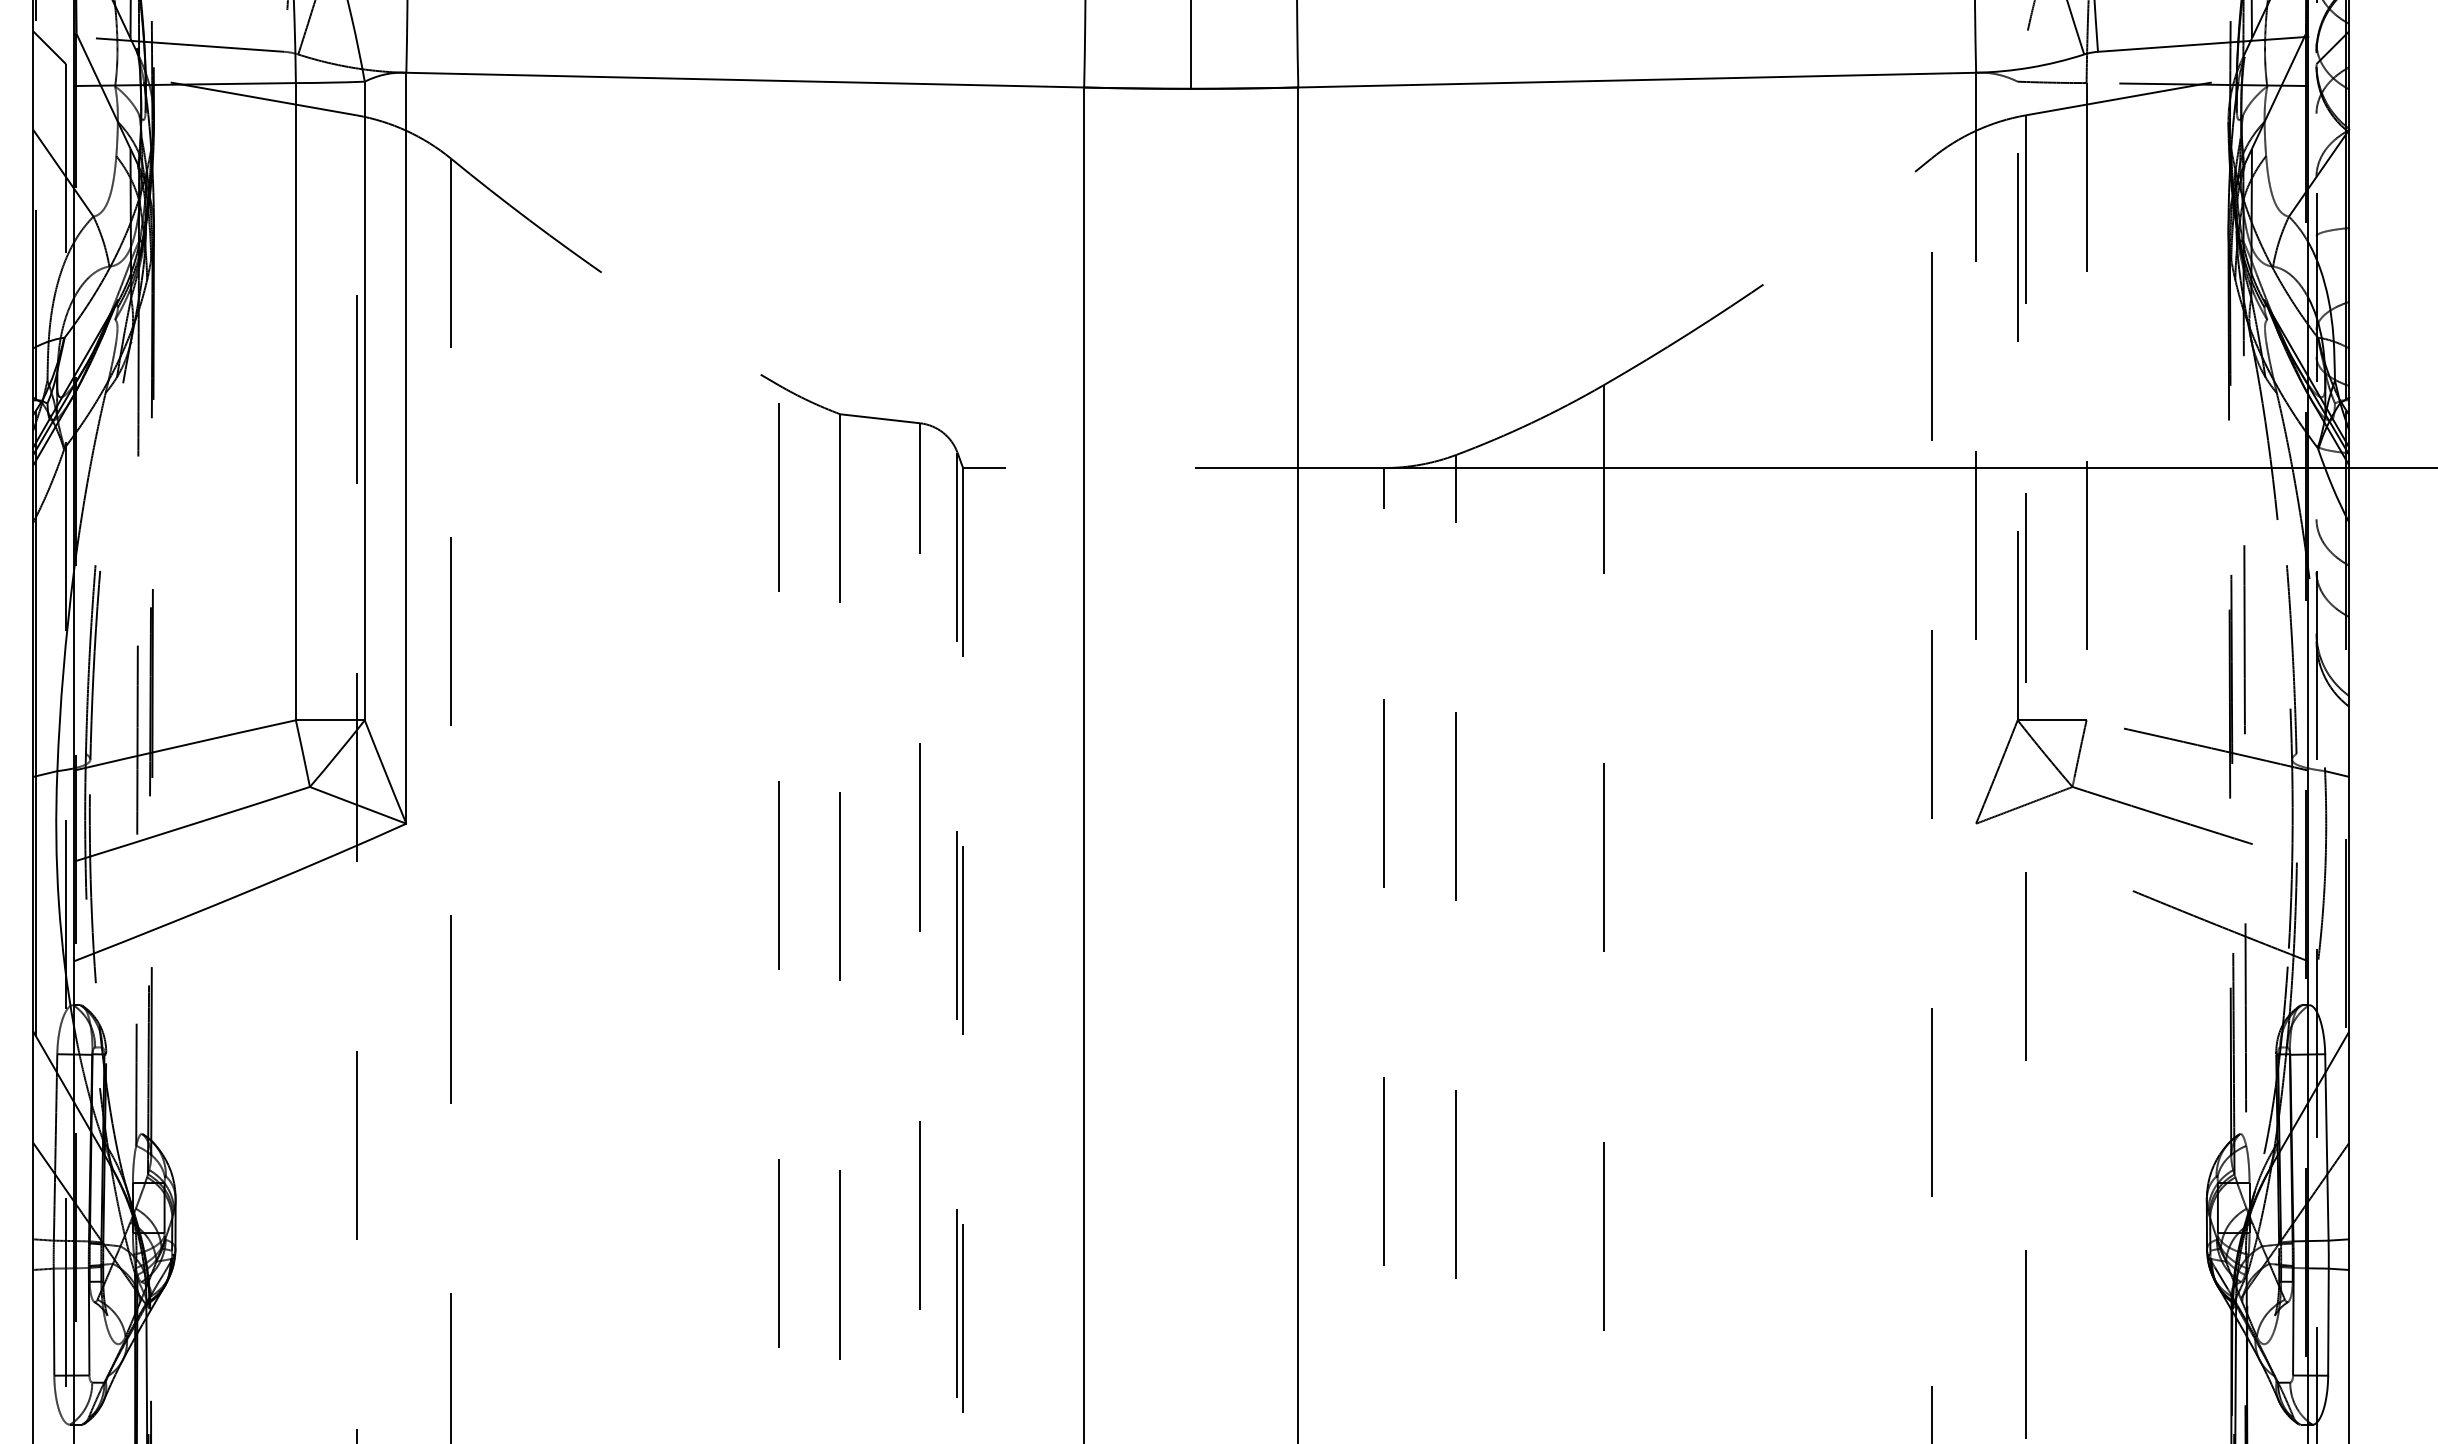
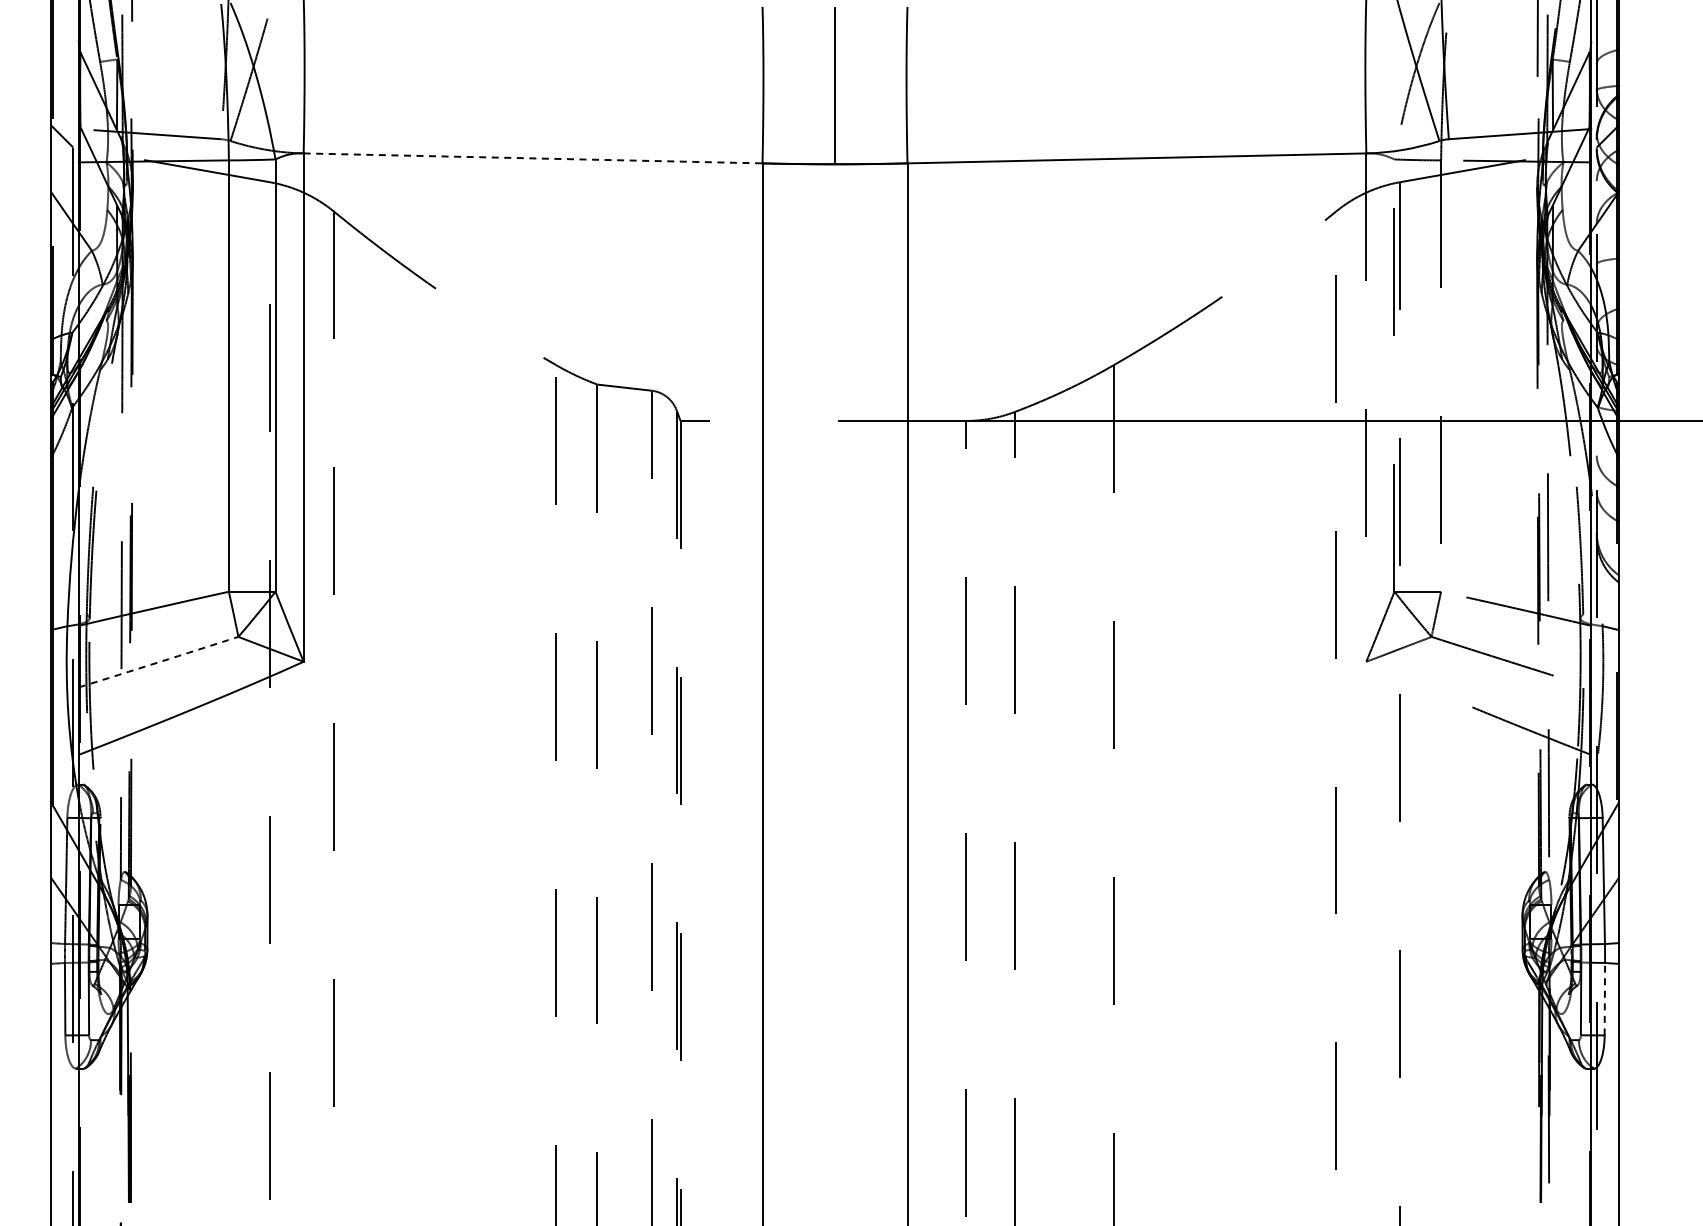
line: (745, 80) -> (533, 158), solid -> dashed
arc: (191, 824) -> (158, 662), solid -> dashed
line: (2327, 1321) -> (1604, 998), solid -> dashed

